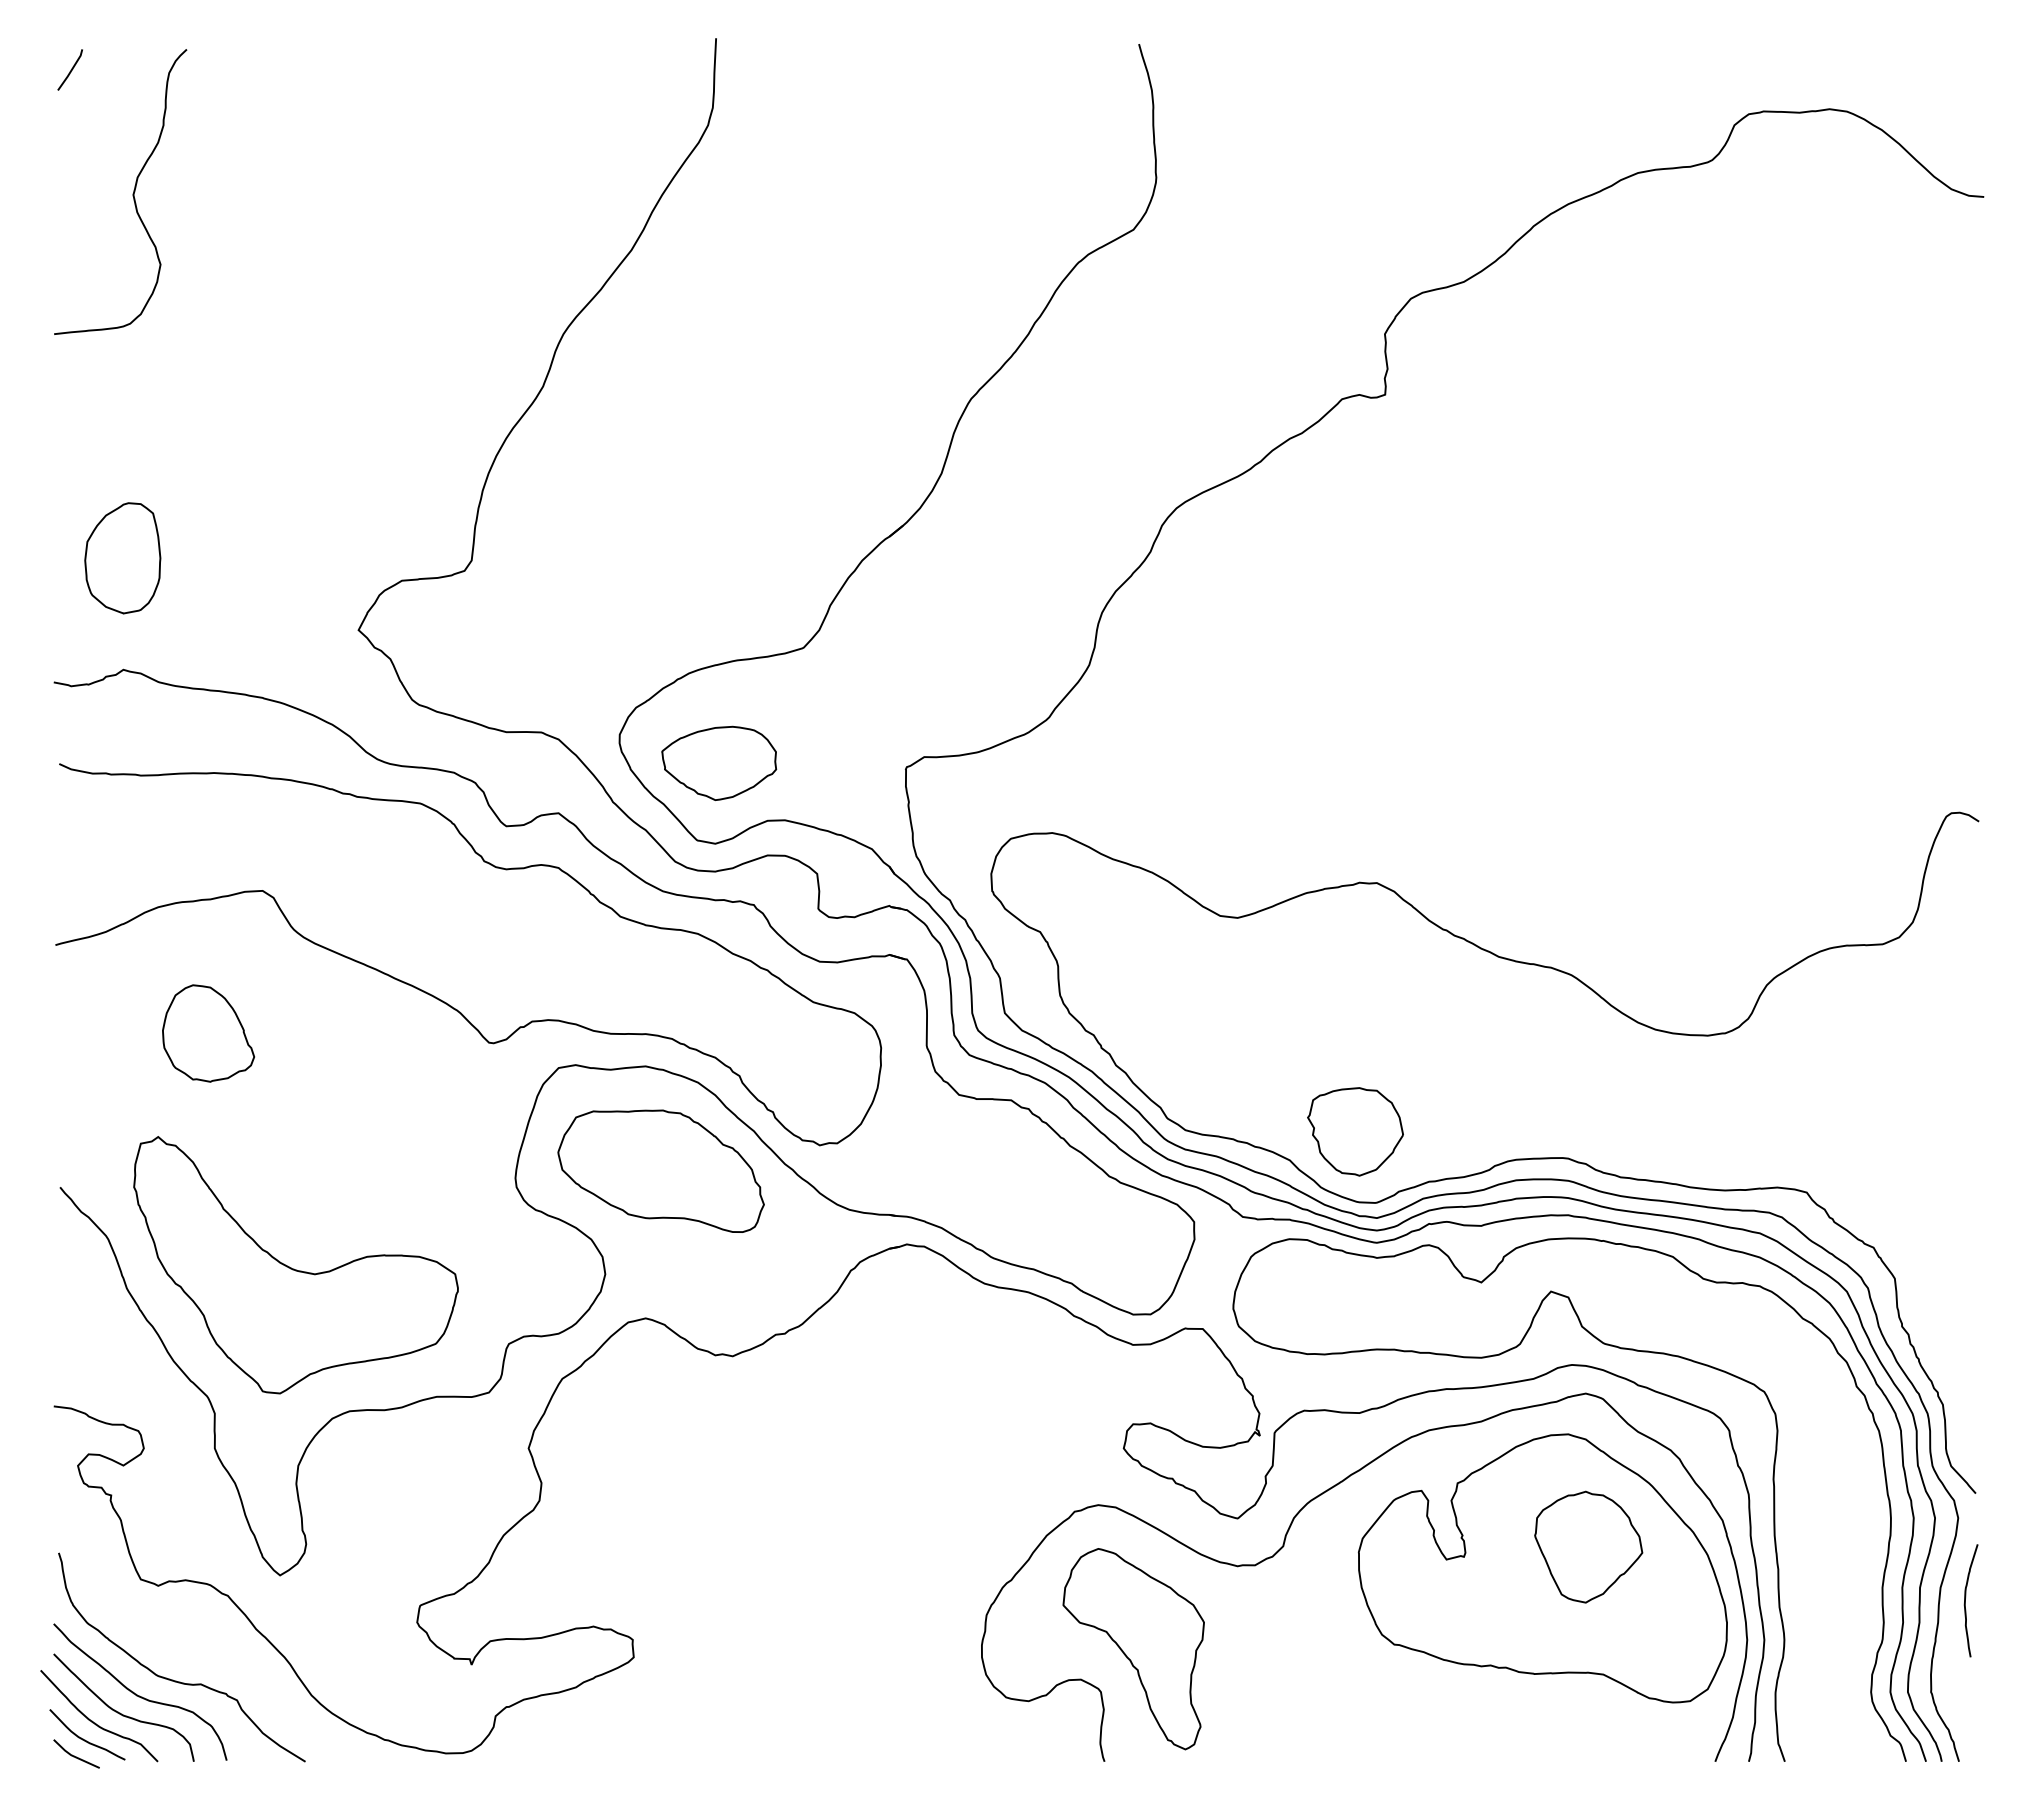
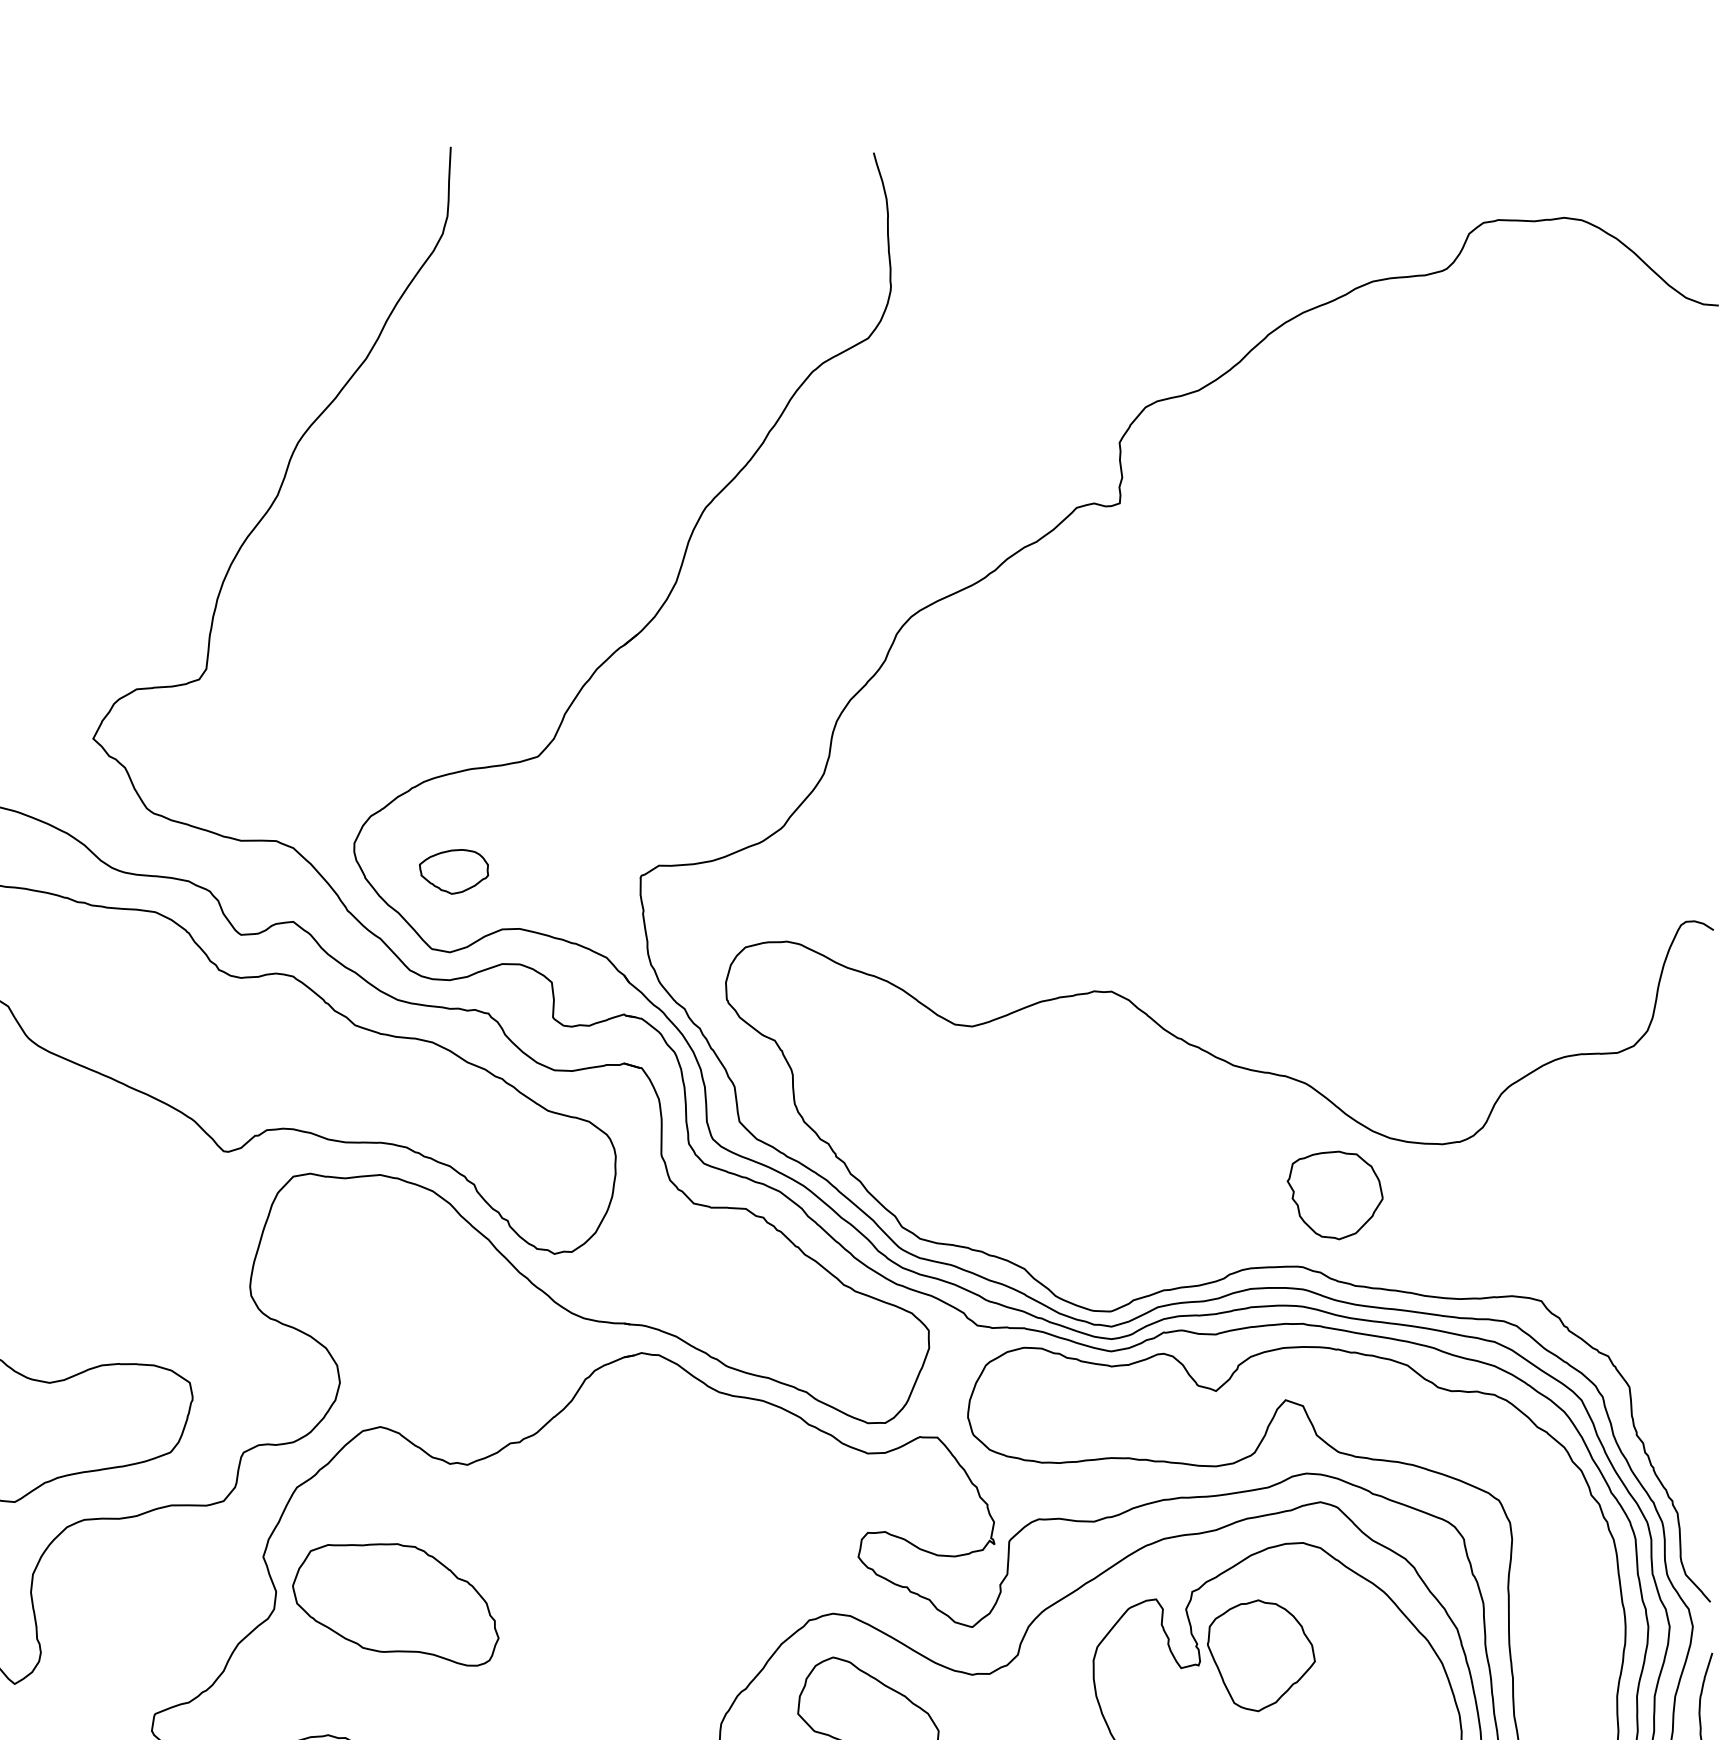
part: (719, 762) -> (454, 871), size x0.6
part: (1355, 1131) -> (1335, 1195), moved
part: (660, 1170) -> (395, 1604), moved
part: (1588, 1546) -> (1261, 1655), moved

